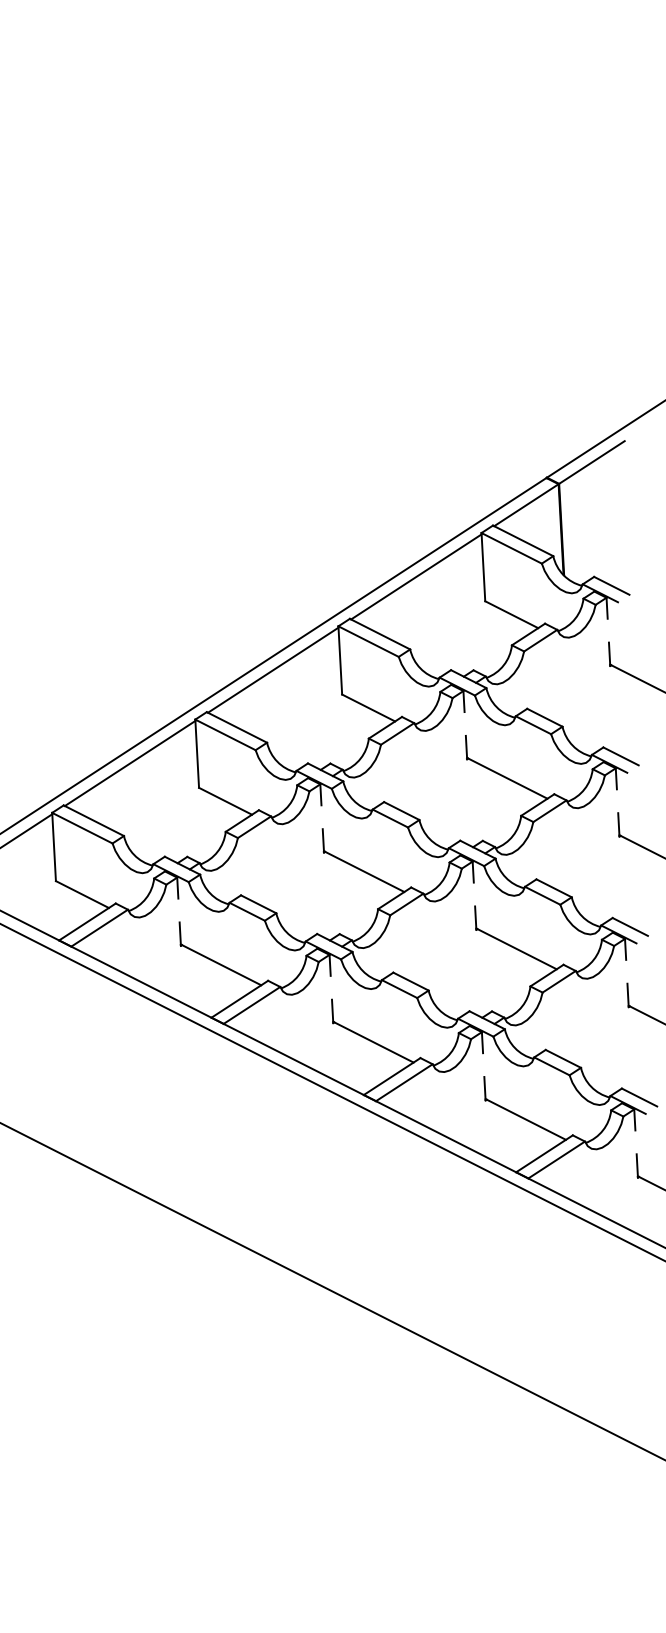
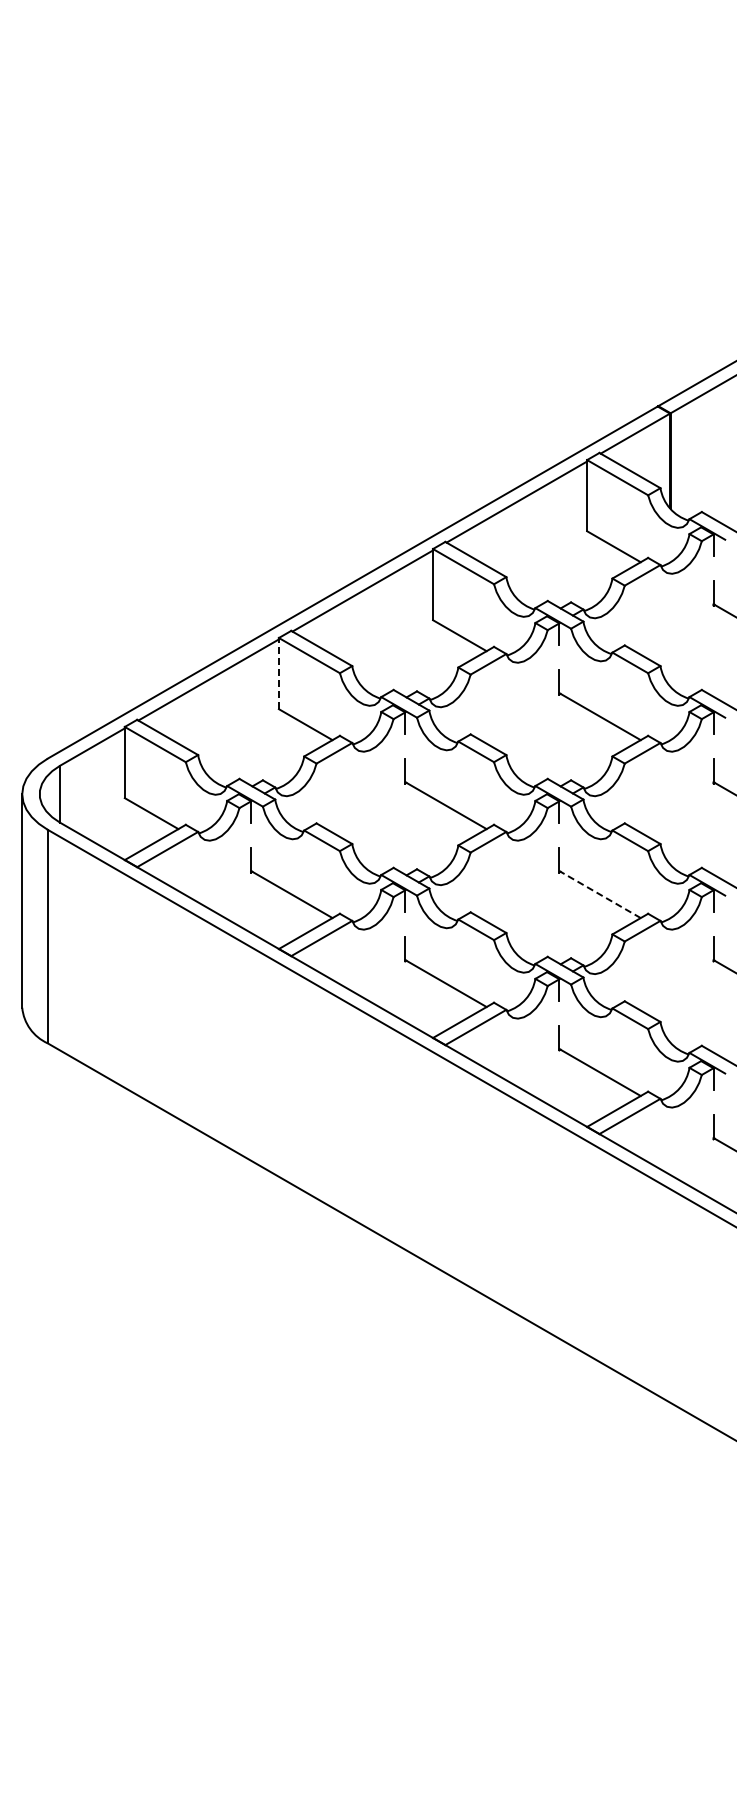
line: (196, 753) -> (278, 673), solid -> dashed
line: (516, 948) -> (600, 894), solid -> dashed

